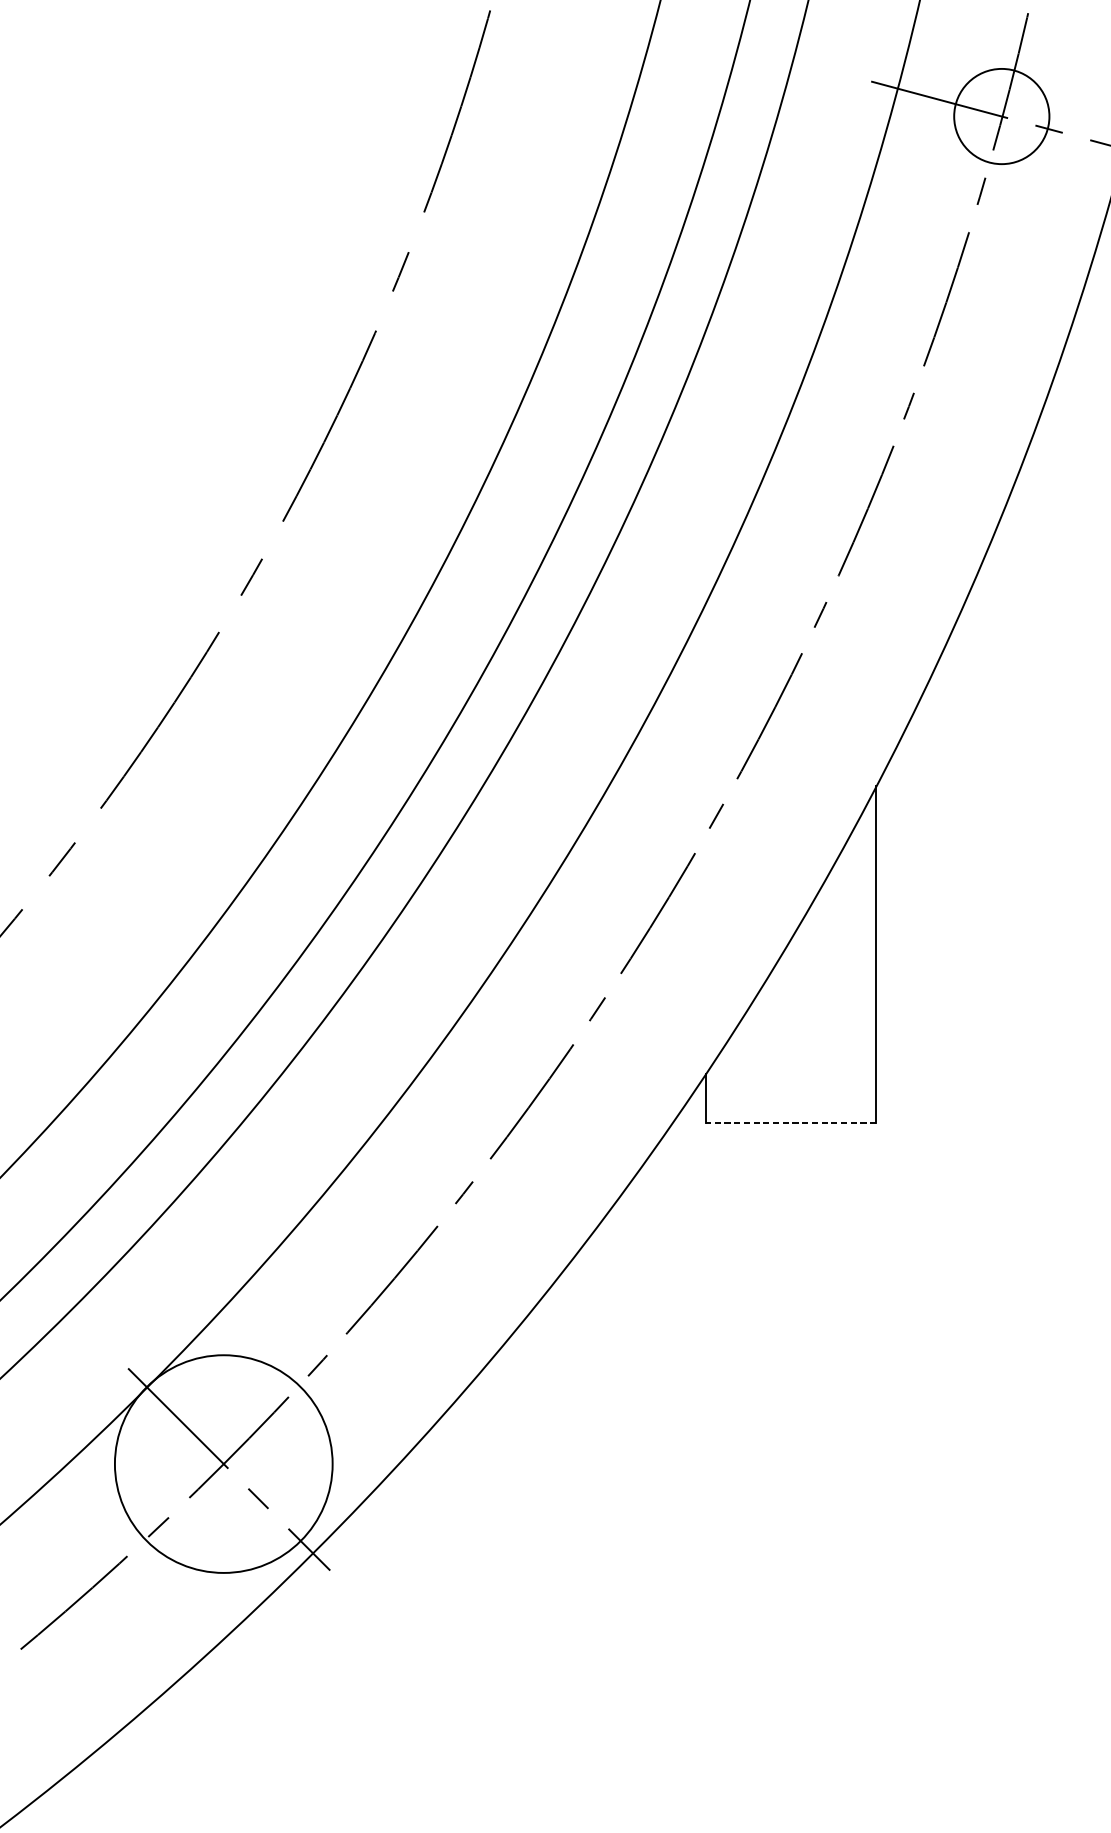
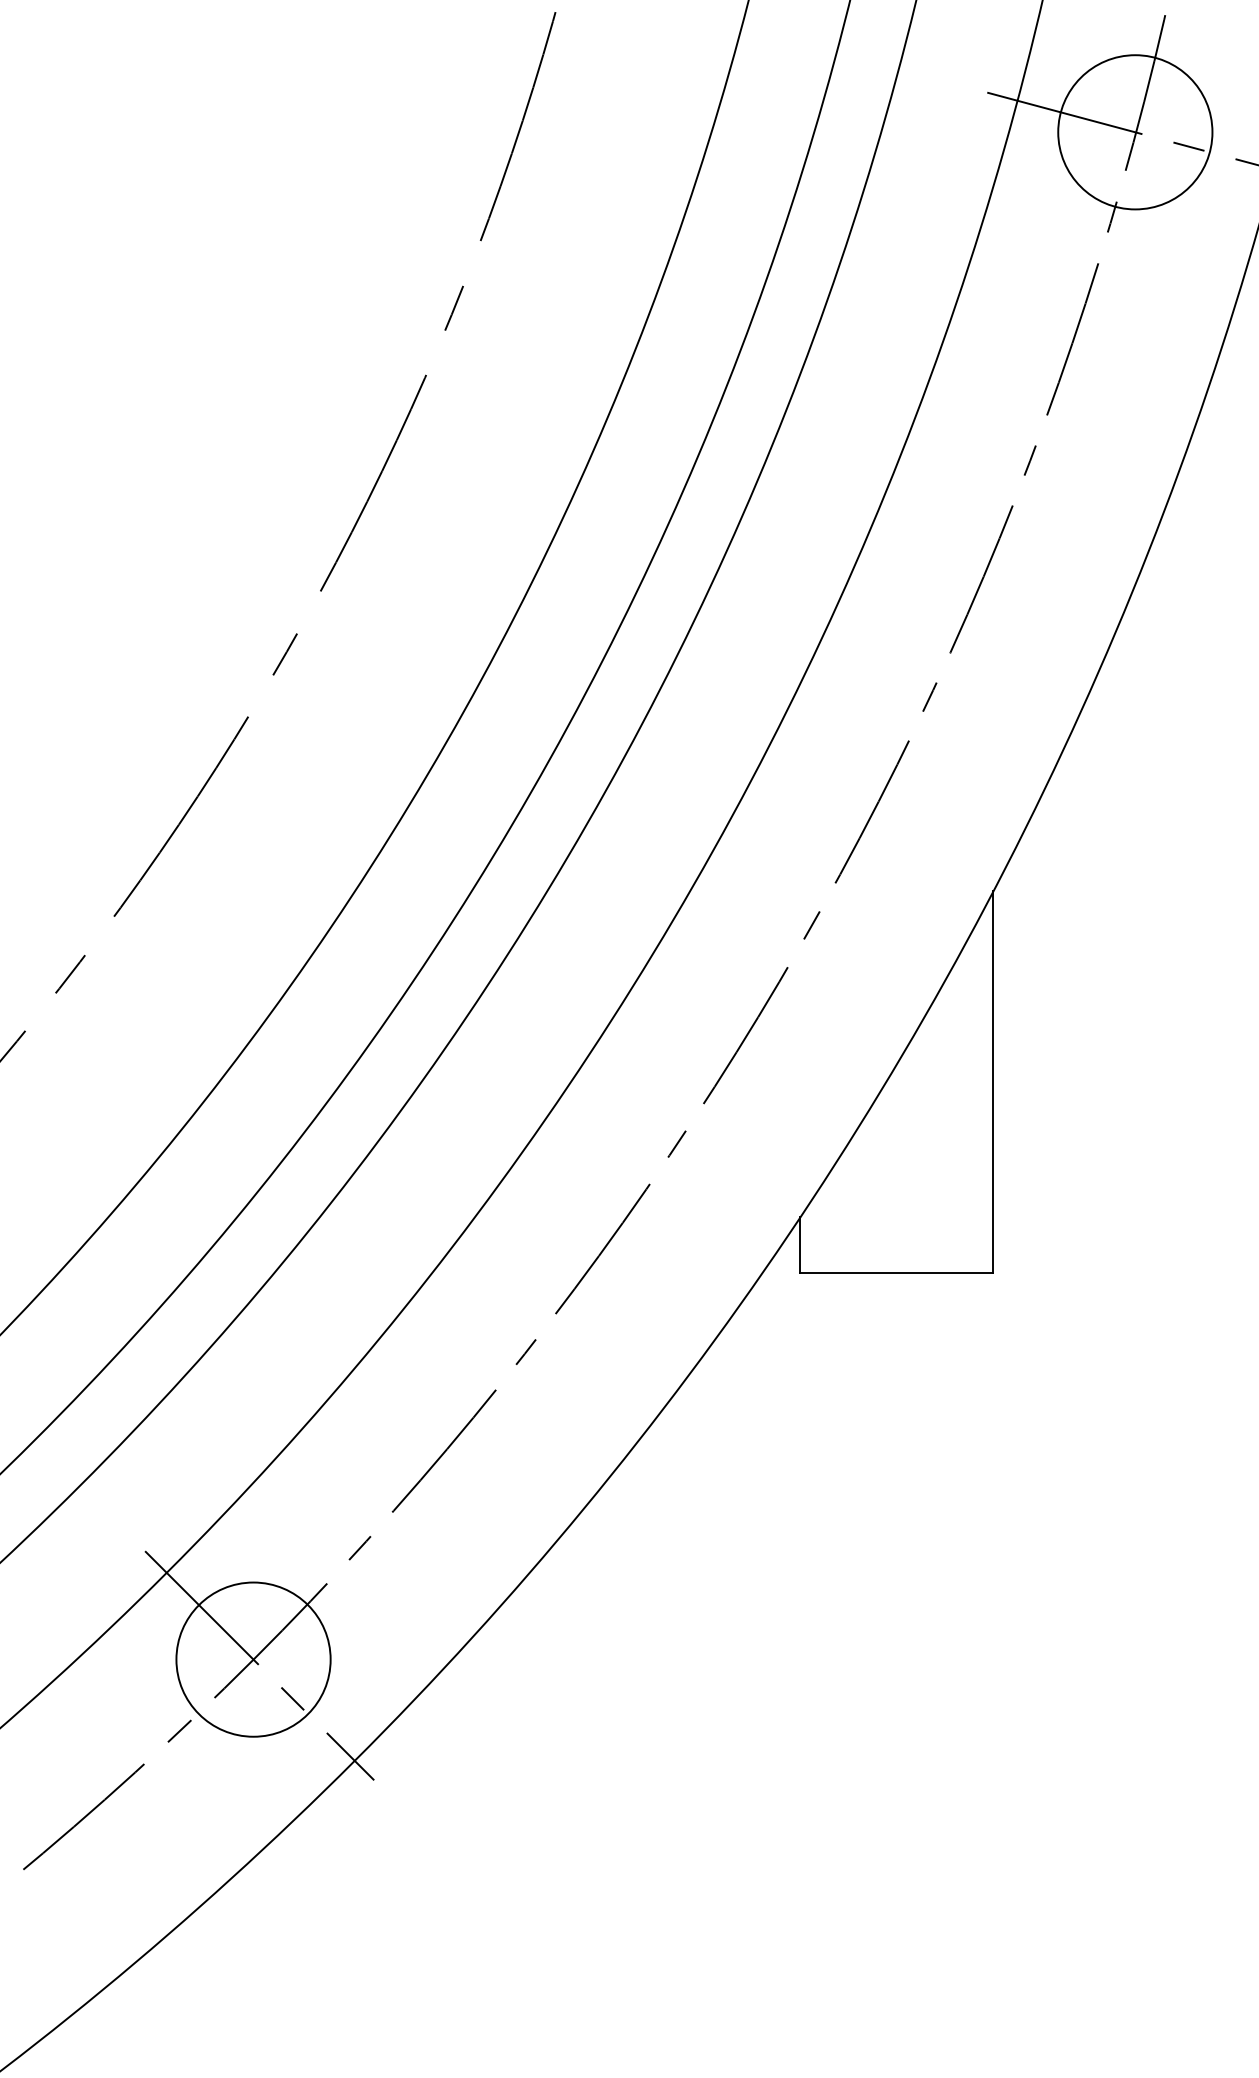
circle: (1001, 116) -> (1135, 132), size x1.43
line: (791, 1123) -> (896, 1273), dashed -> solid
circle: (223, 1463) -> (253, 1659), size x0.62

